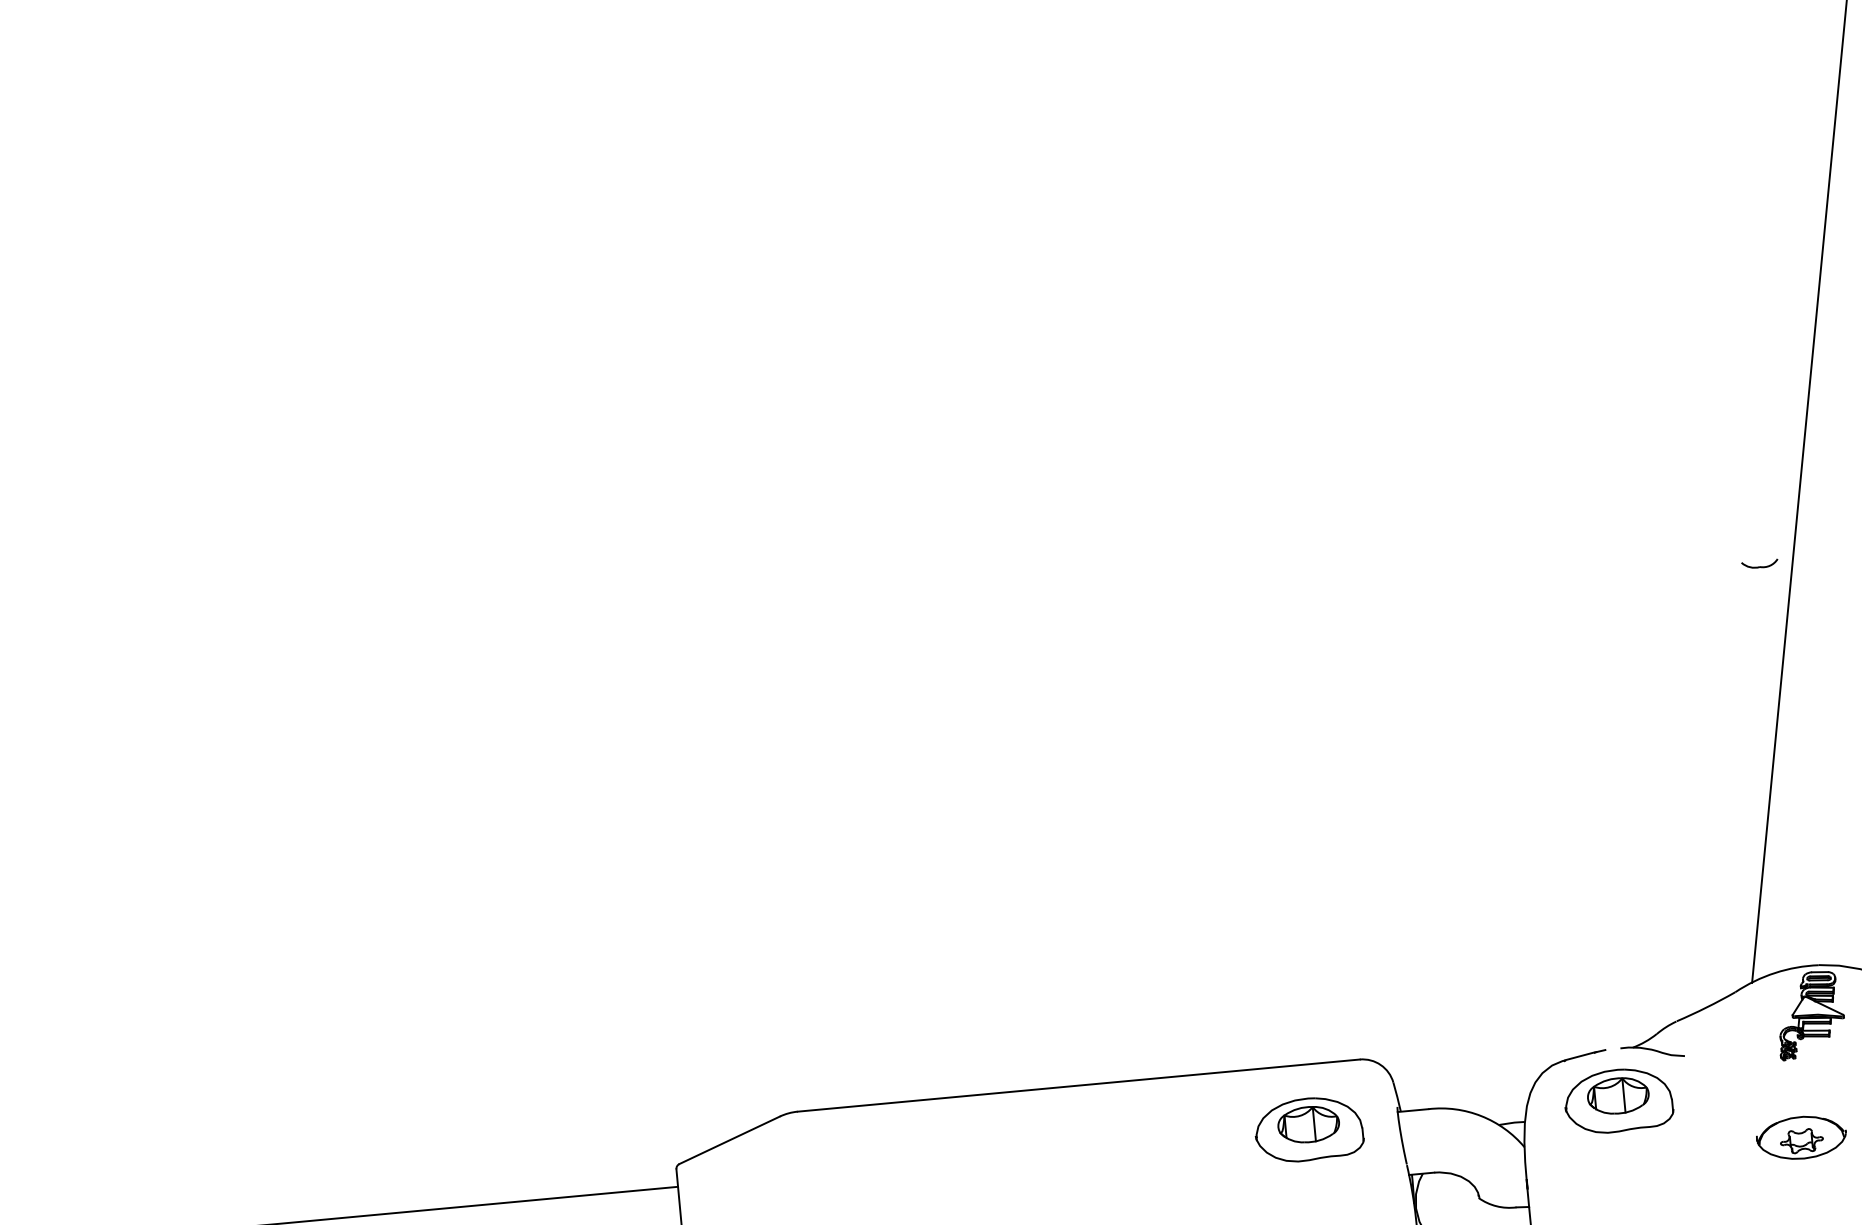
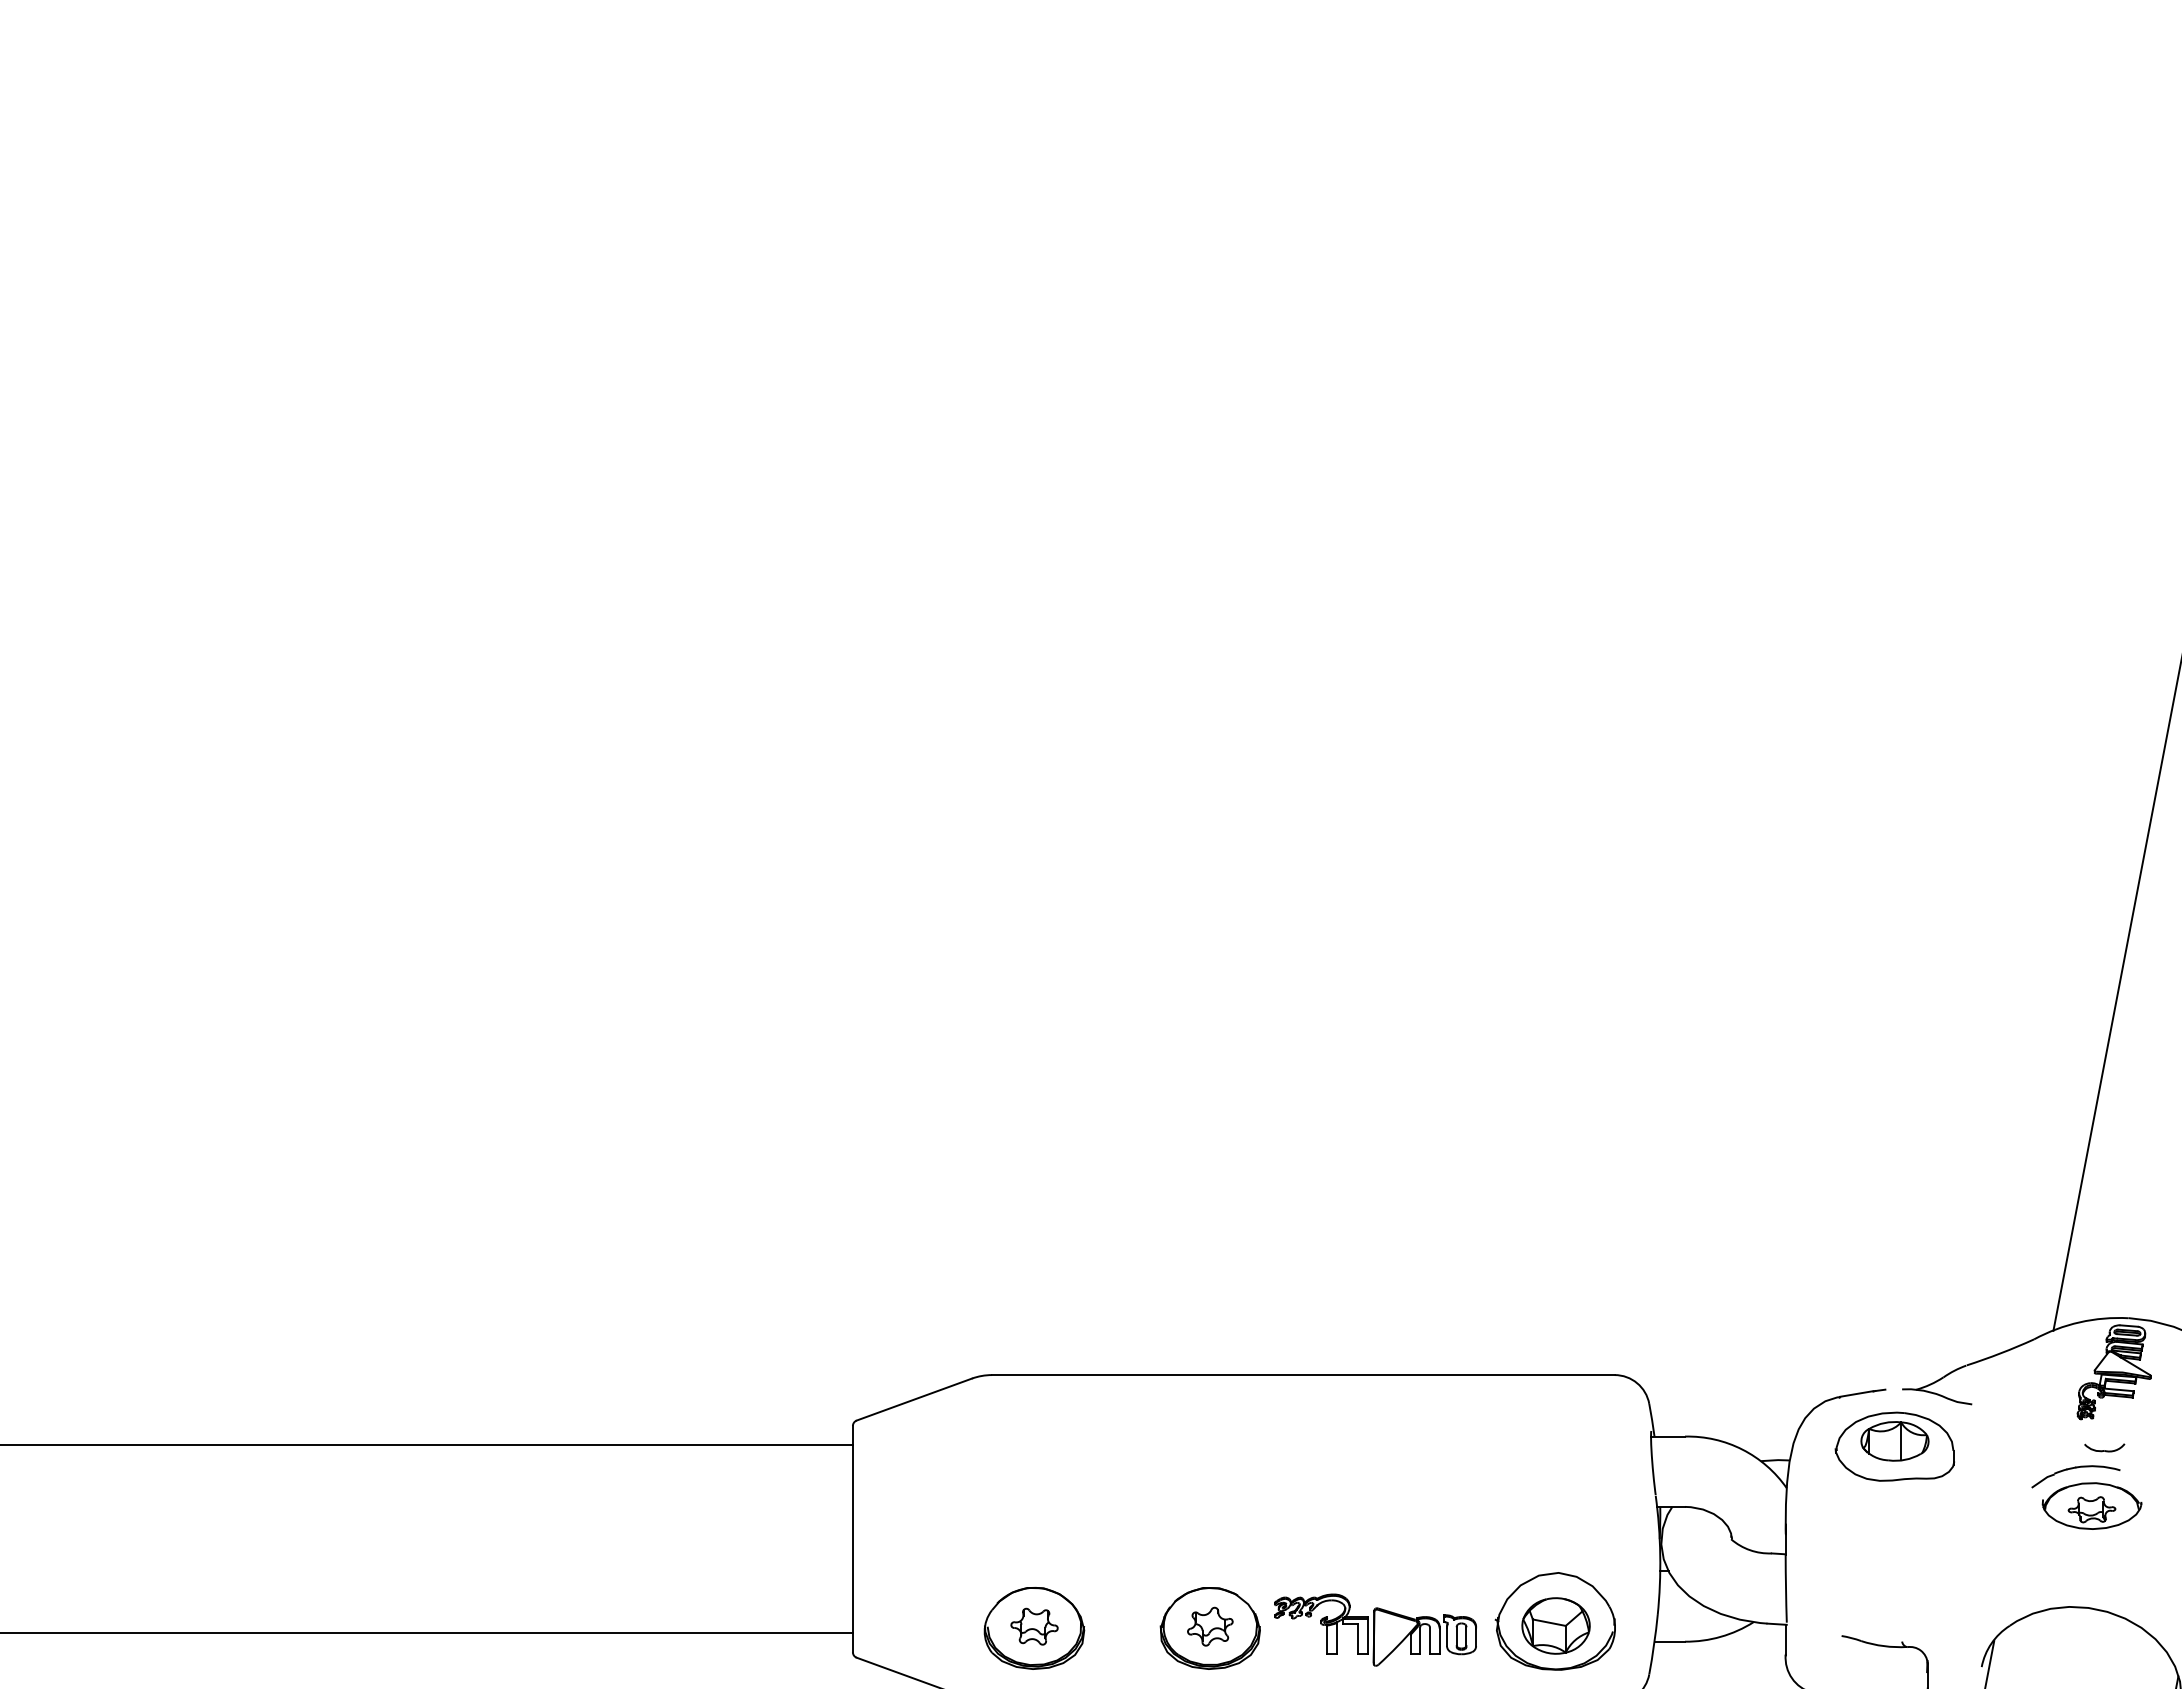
part: (1759, 563) -> (2104, 1447), moved
part: (1780, 1106) -> (2072, 1469), added
part: (1308, 1129) -> (1551, 1446), removed

